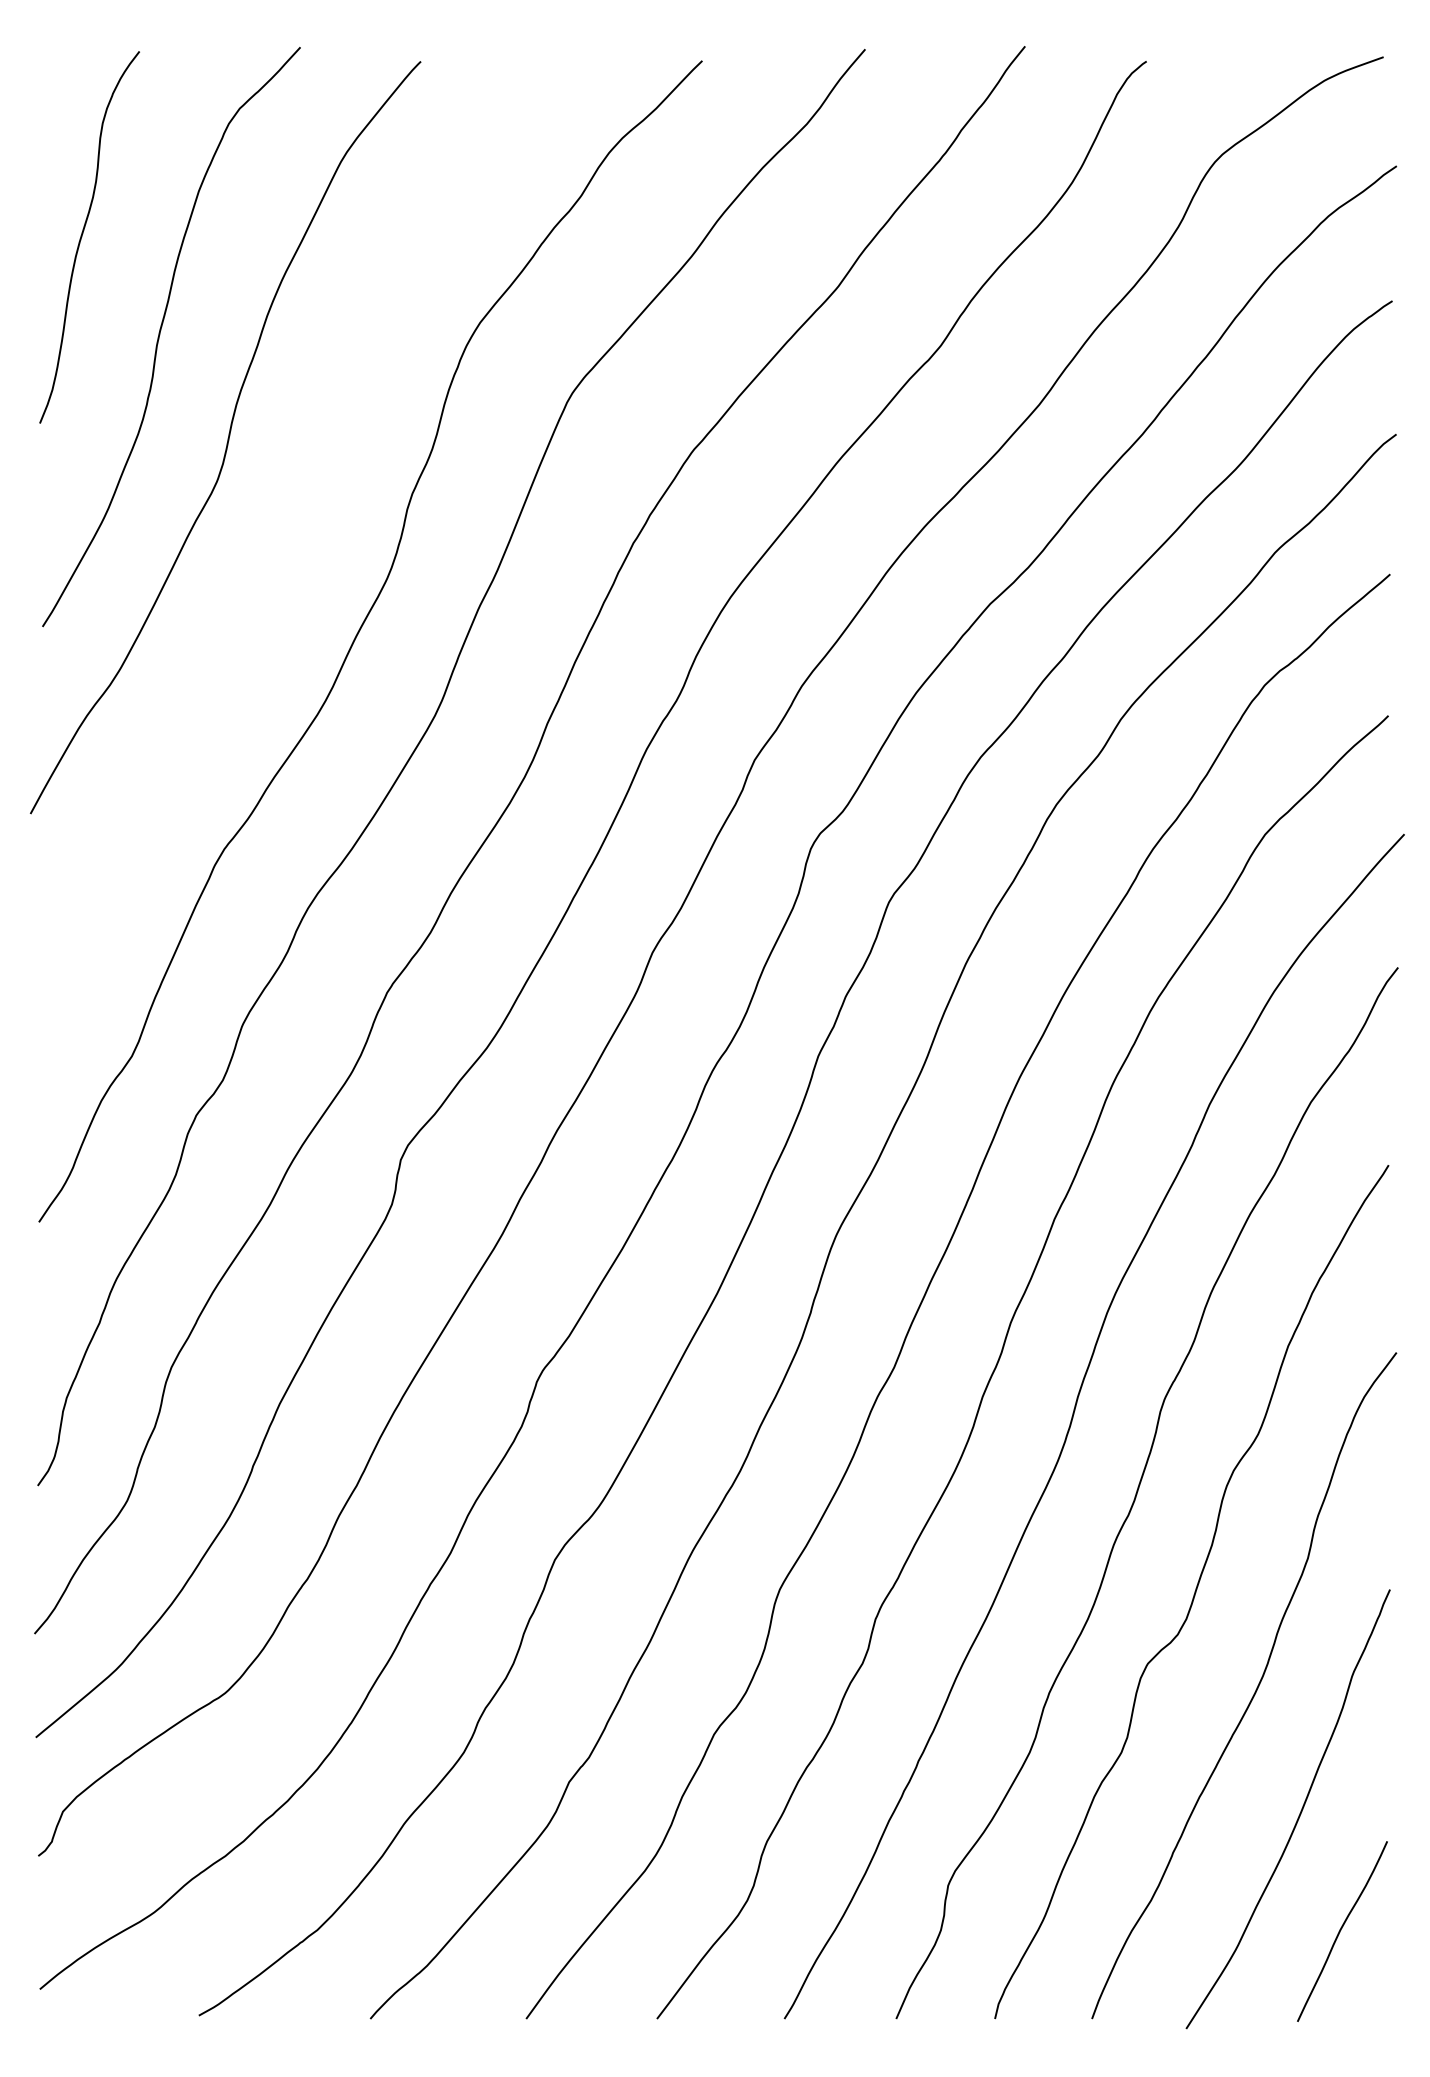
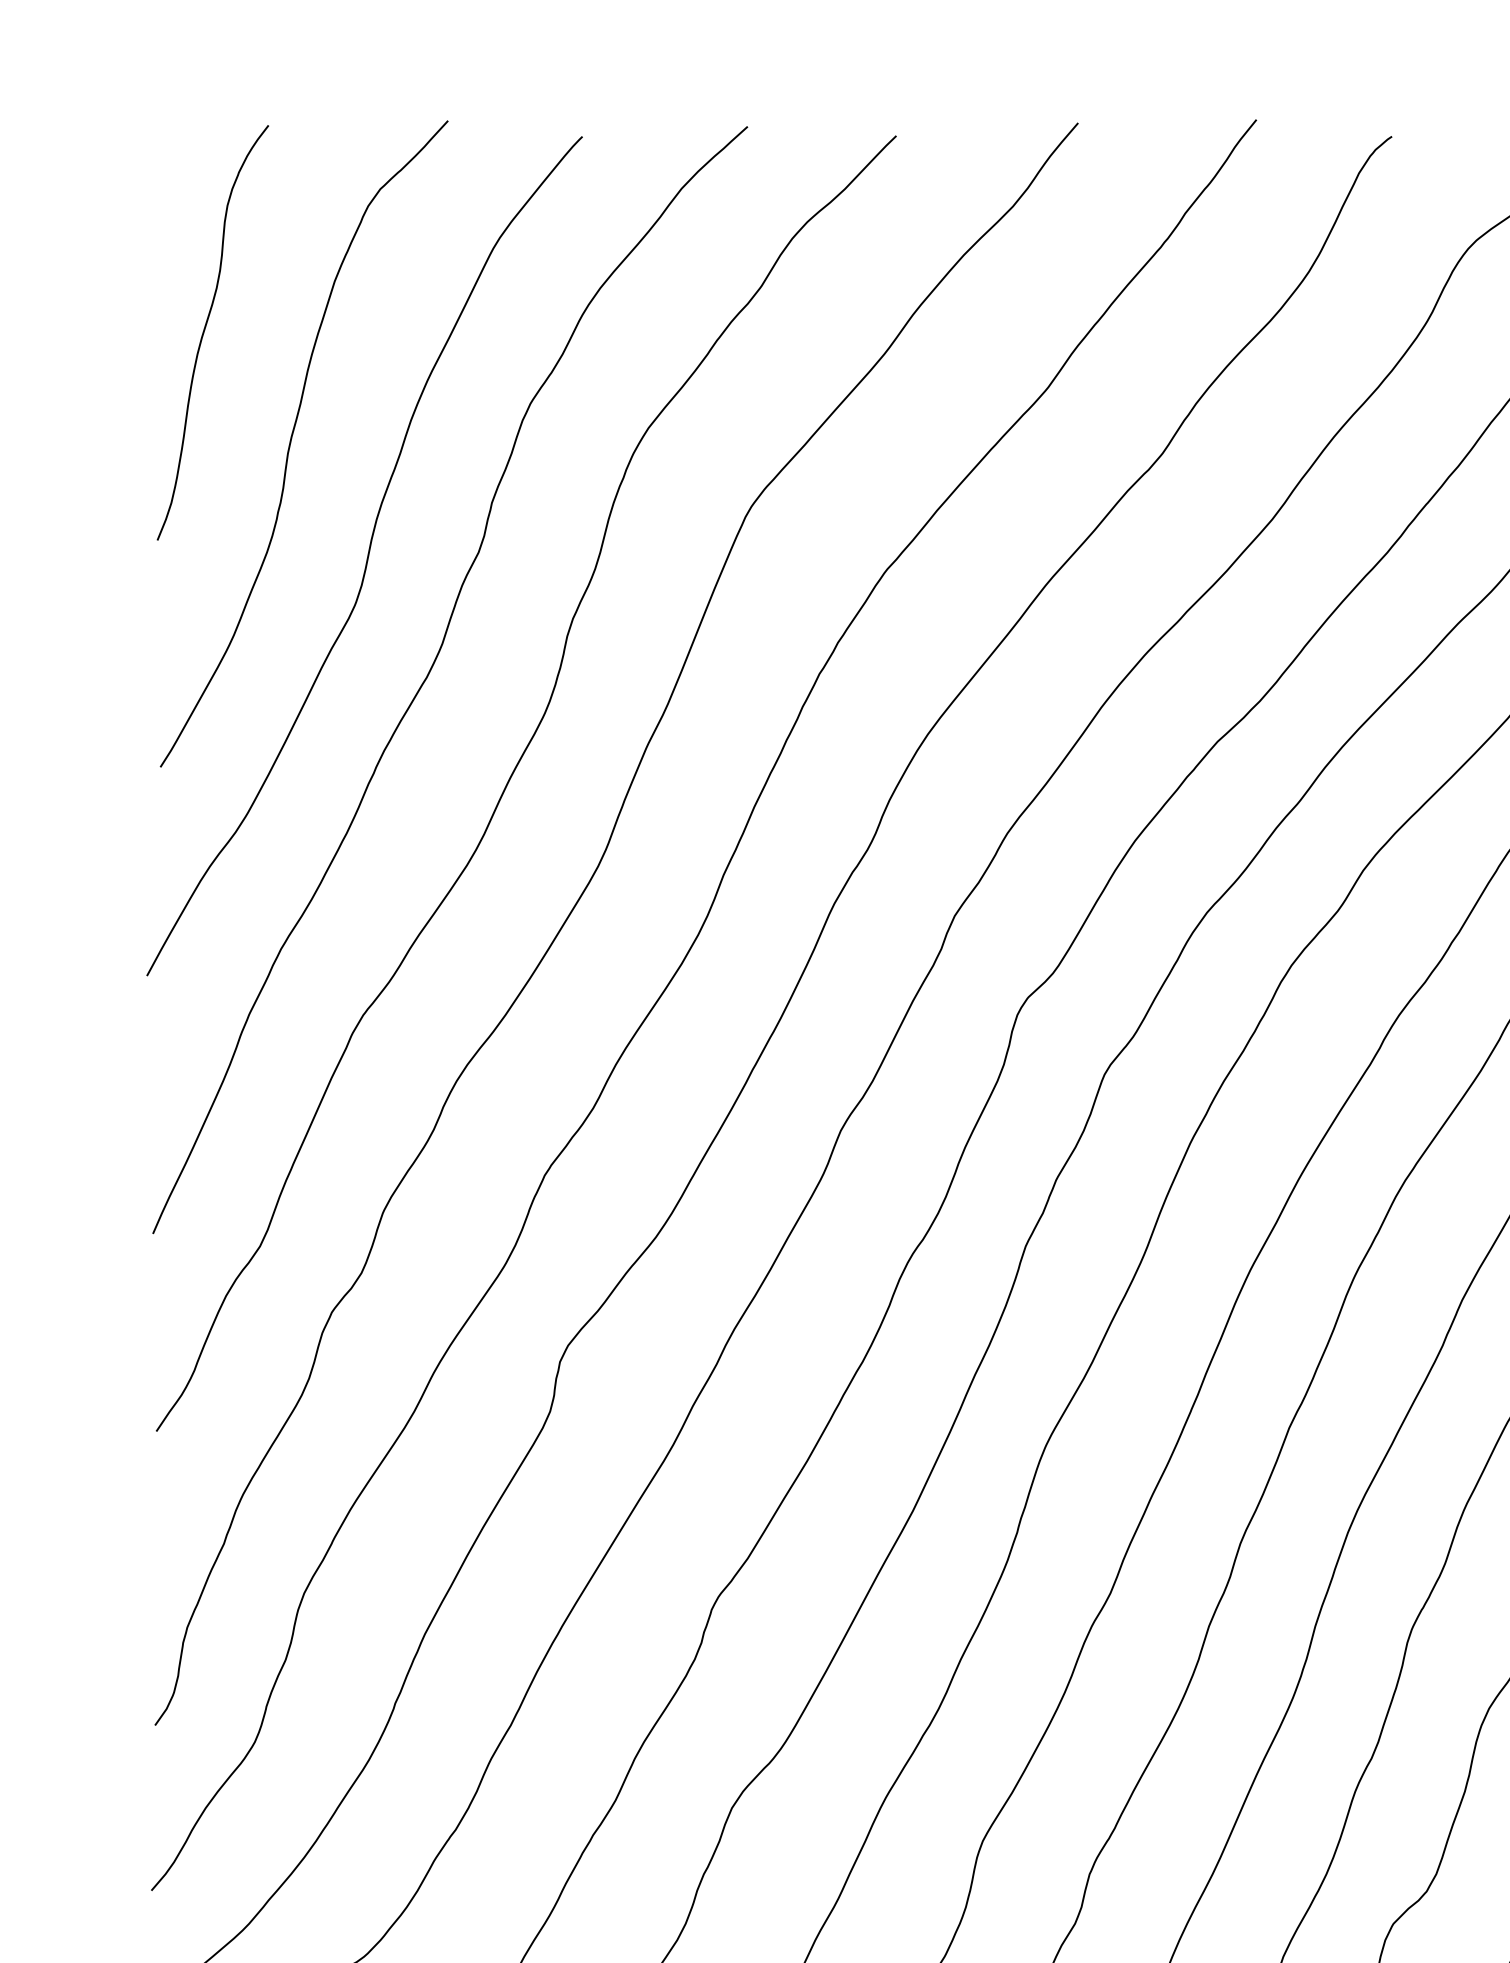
curve: (285, 540) -> (431, 670), added

